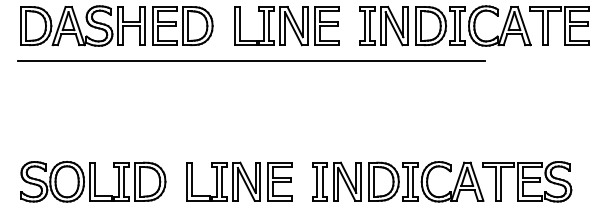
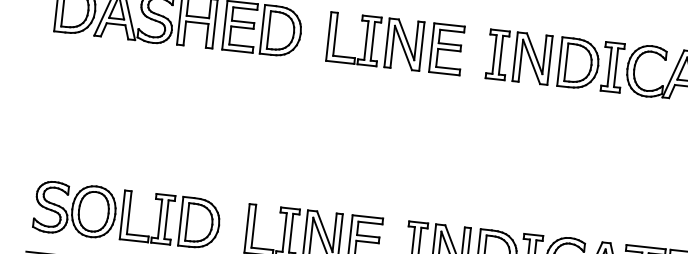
line: (251, 61) -> (345, 83), removed

